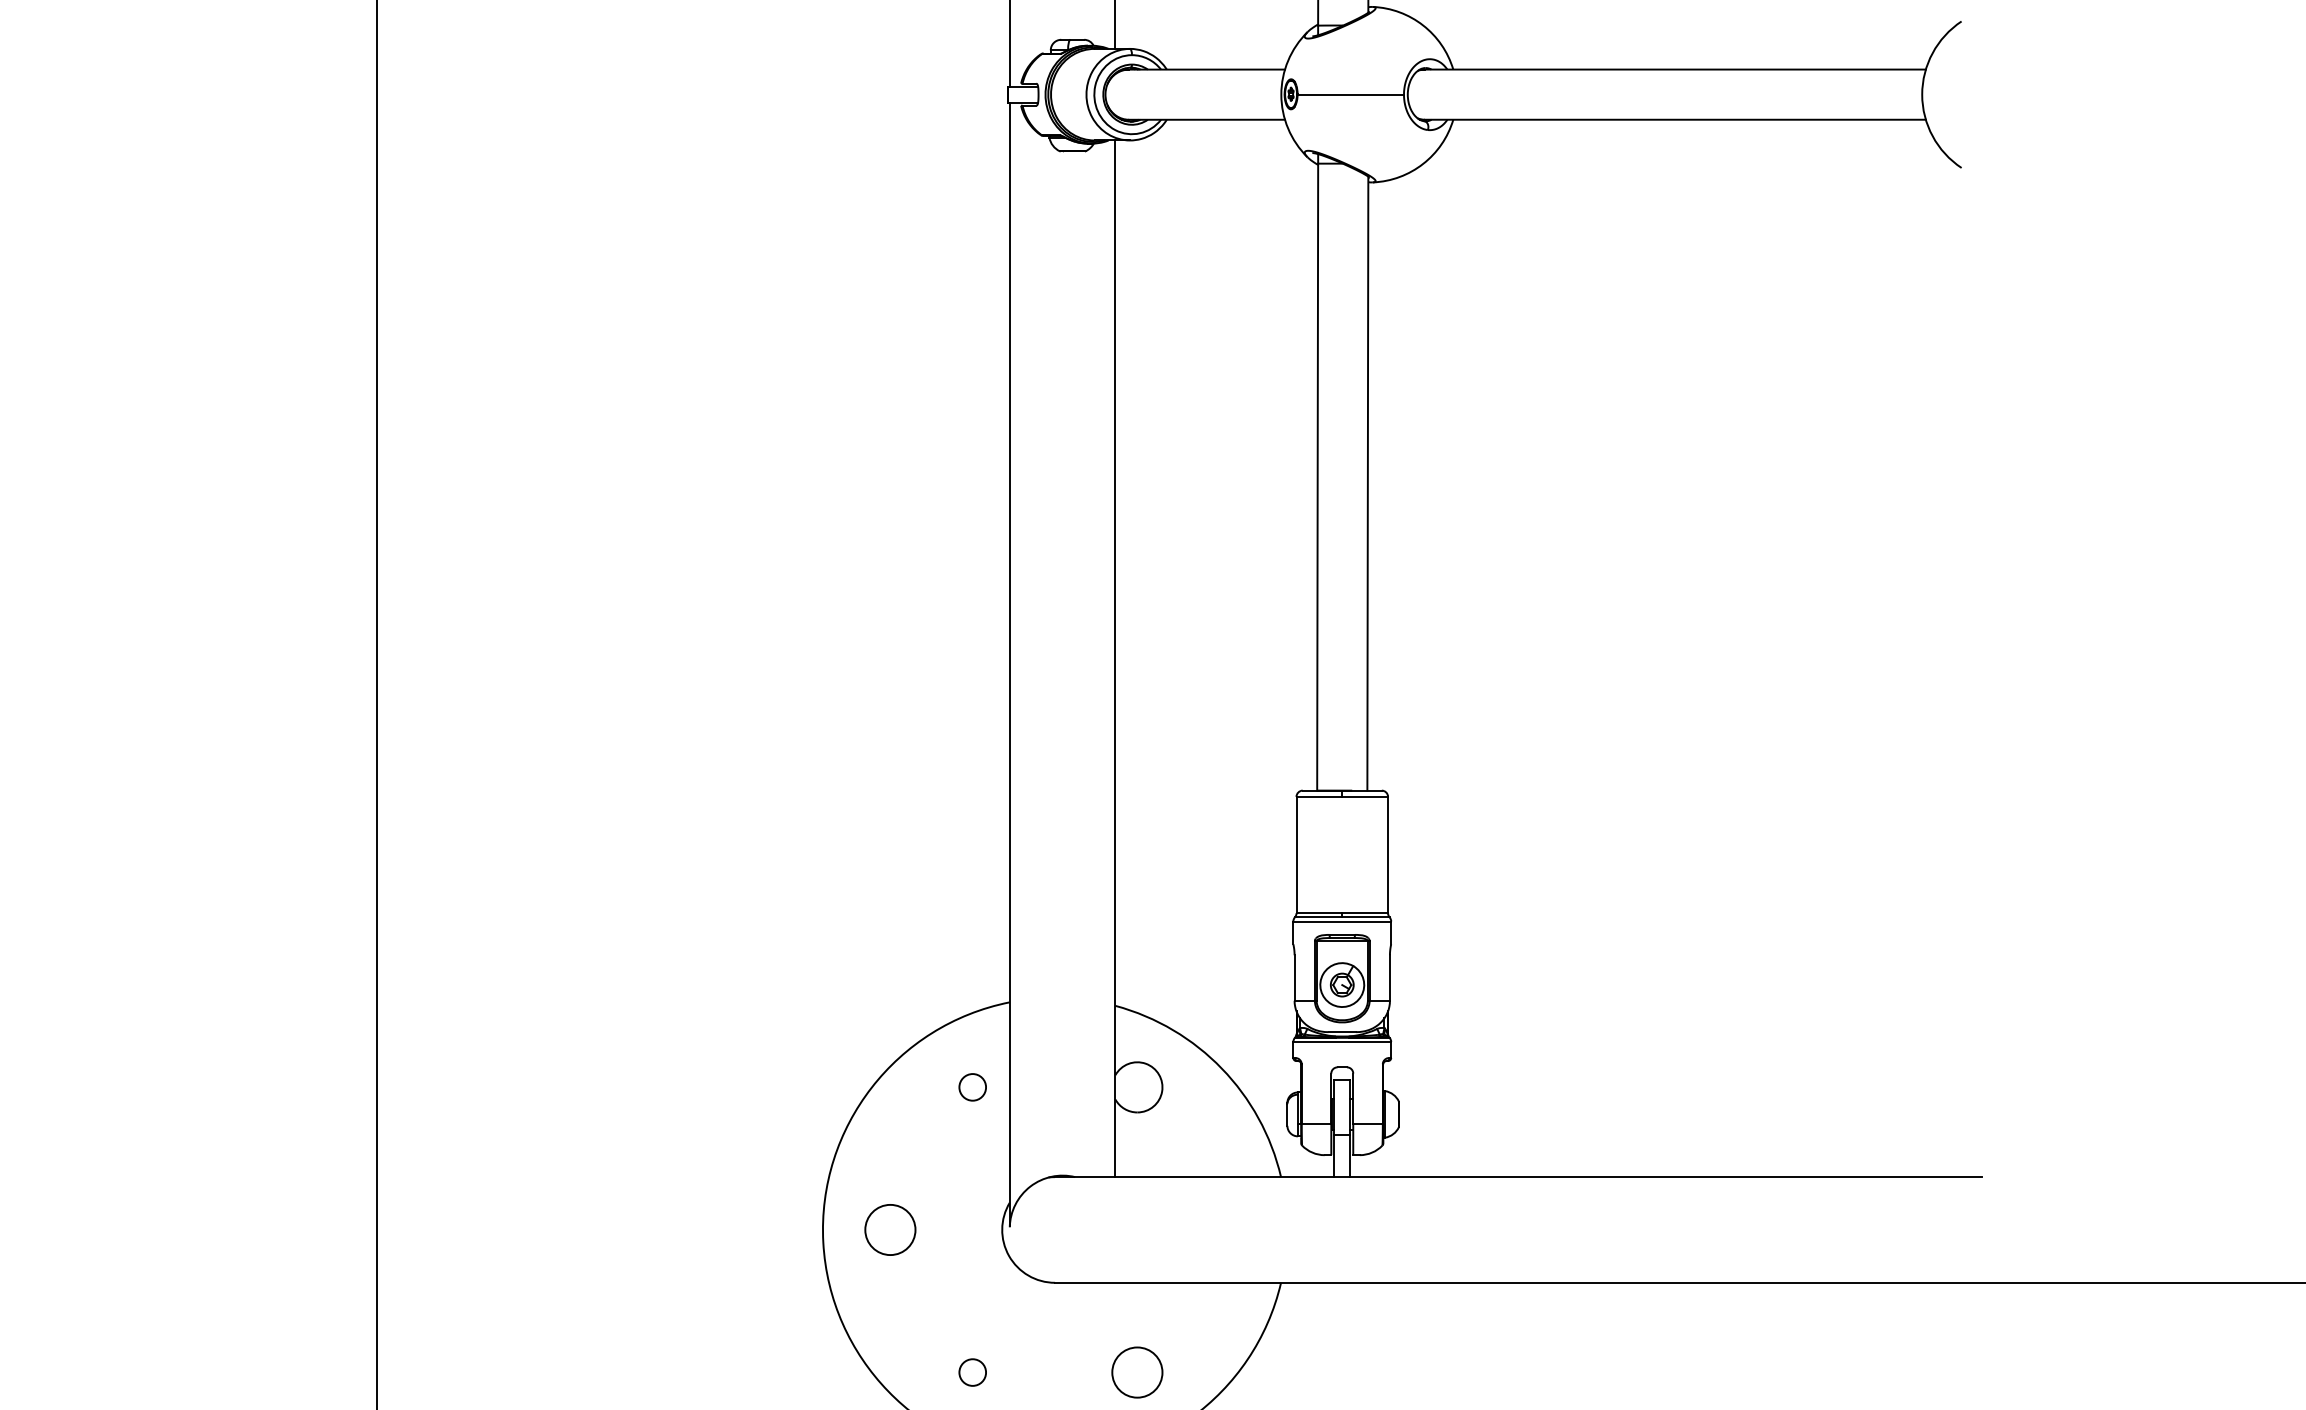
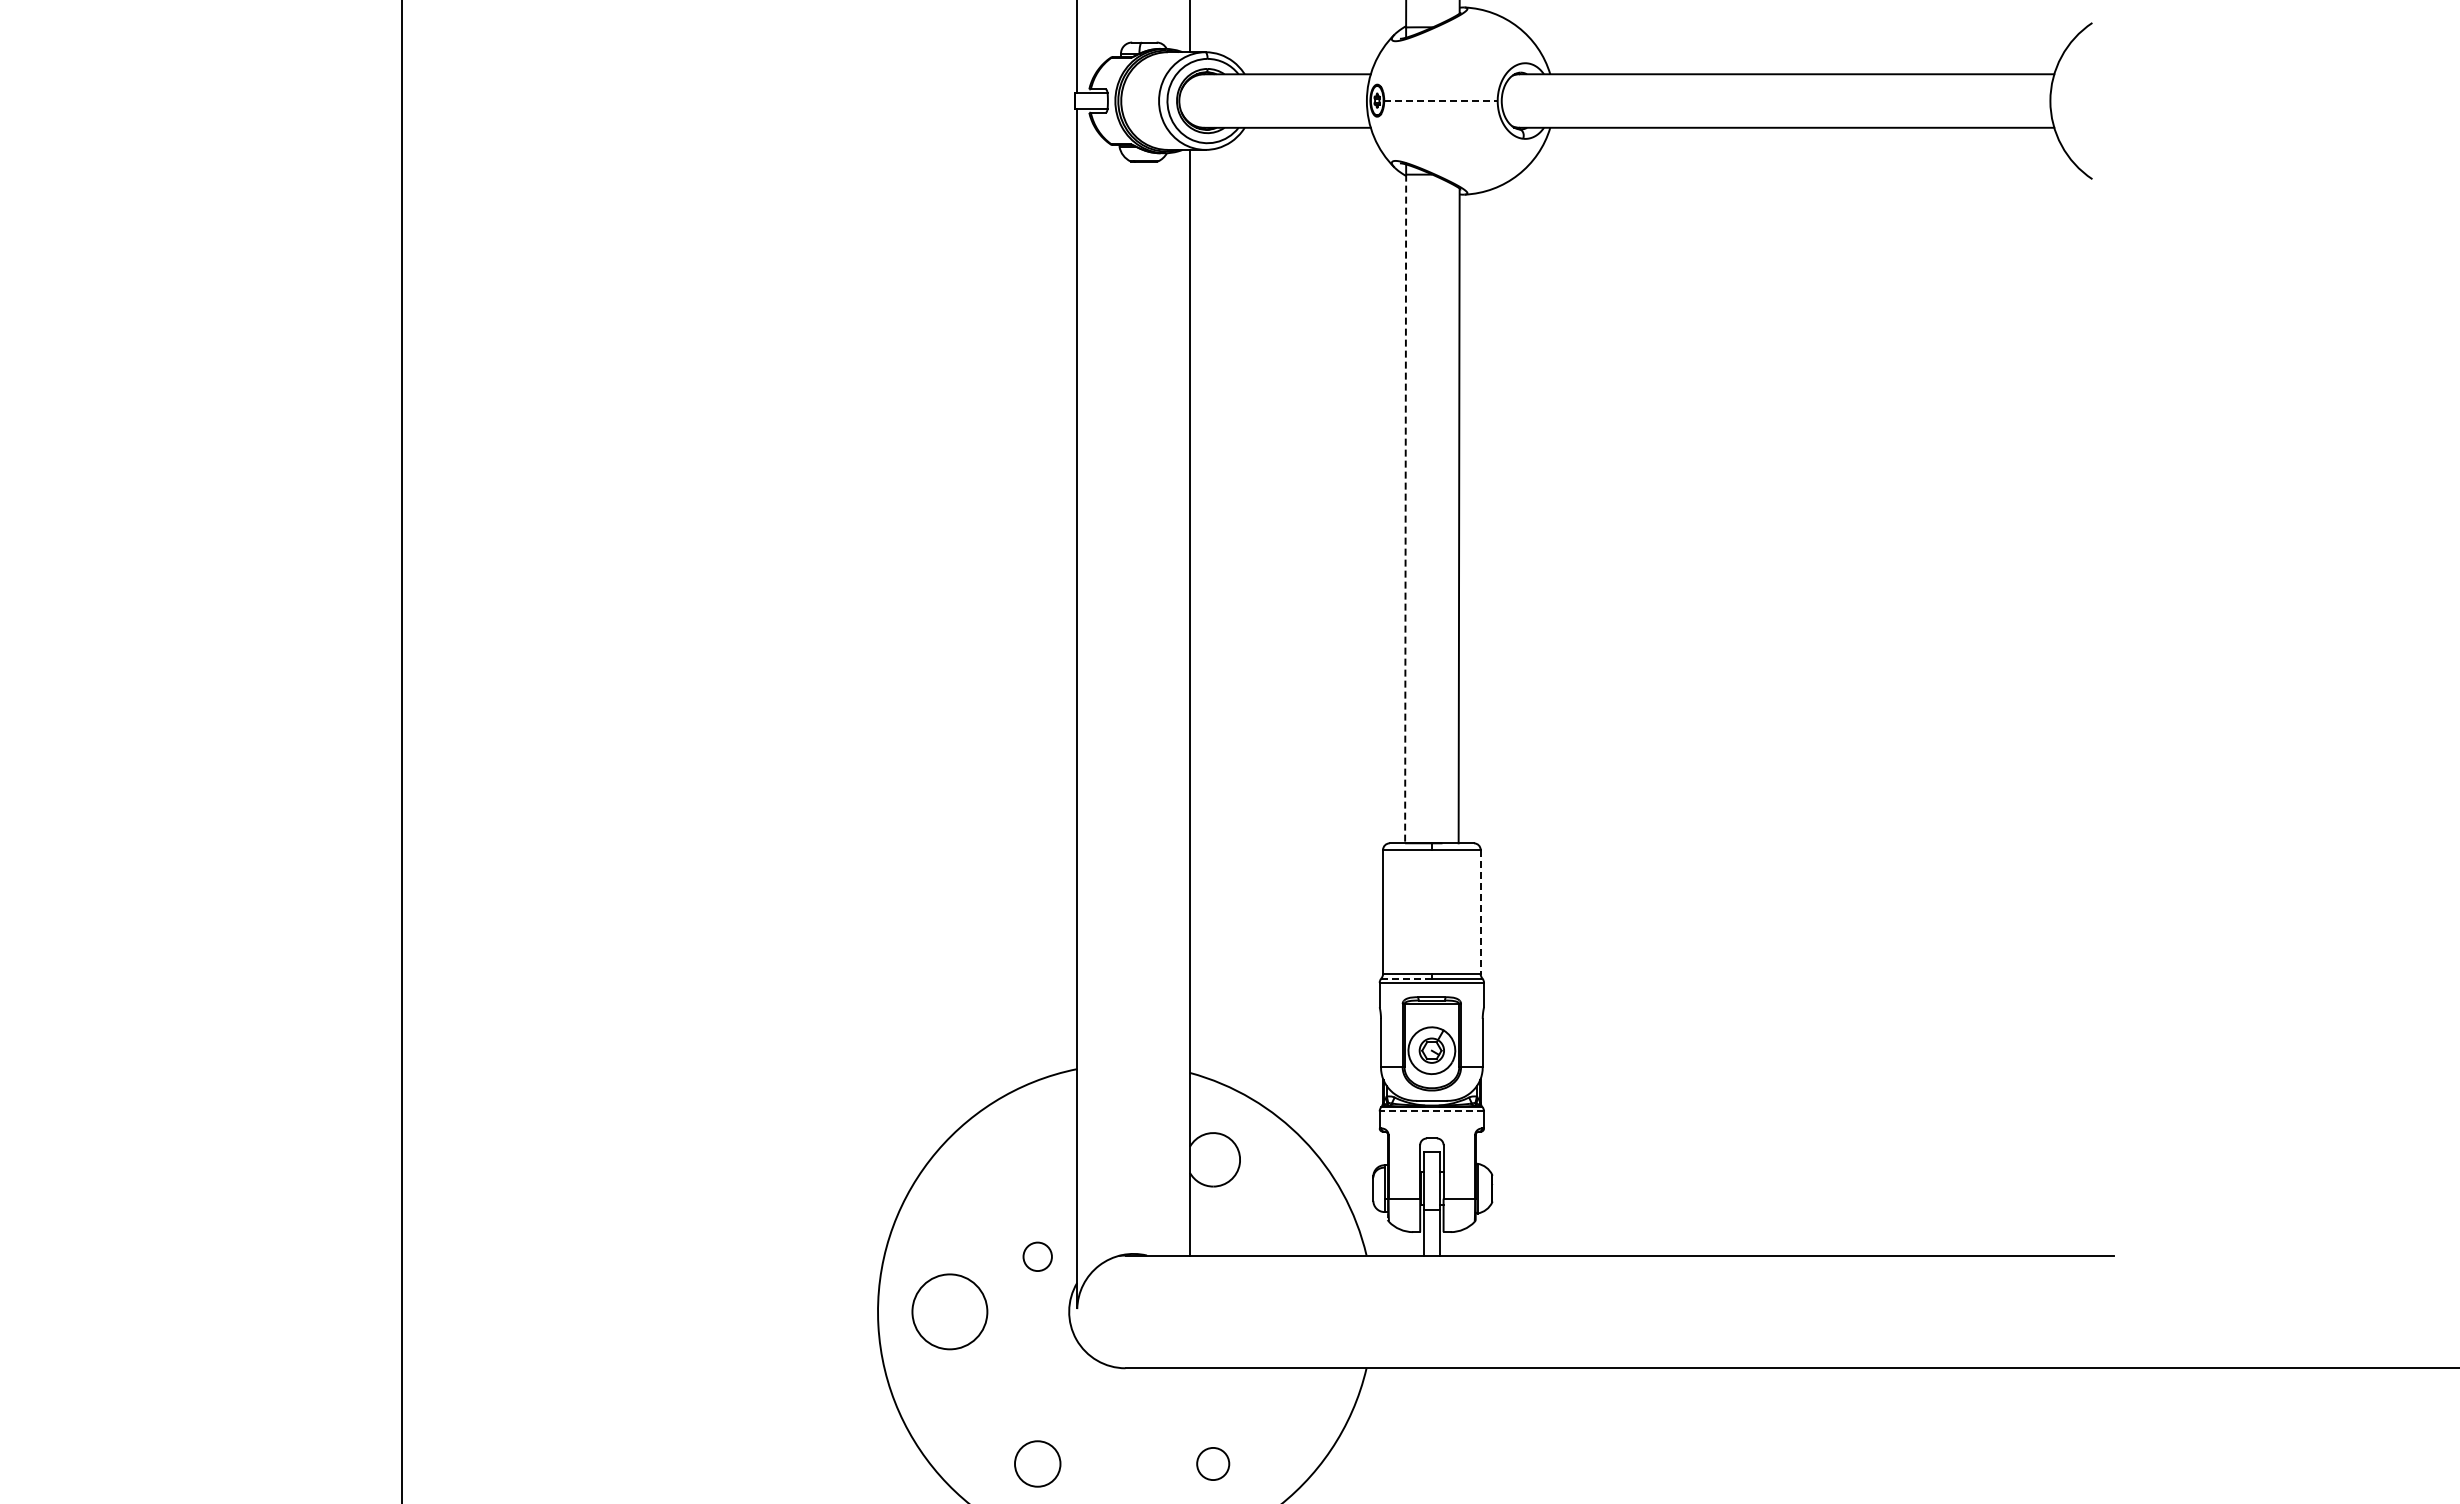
line: (1350, 95) -> (1440, 101), solid -> dashed
line: (1317, 477) -> (1405, 509), solid -> dashed
line: (1387, 855) -> (1480, 912), solid -> dashed
line: (1318, 917) -> (1406, 978), solid -> dashed
line: (1341, 1042) -> (1431, 1111), solid -> dashed
circle: (972, 1087) -> (1037, 1256), moved
circle: (890, 1229) -> (949, 1311), size x1.4
circle: (972, 1372) -> (1037, 1463), size x1.6
circle: (1136, 1372) -> (1212, 1463), size x0.6

